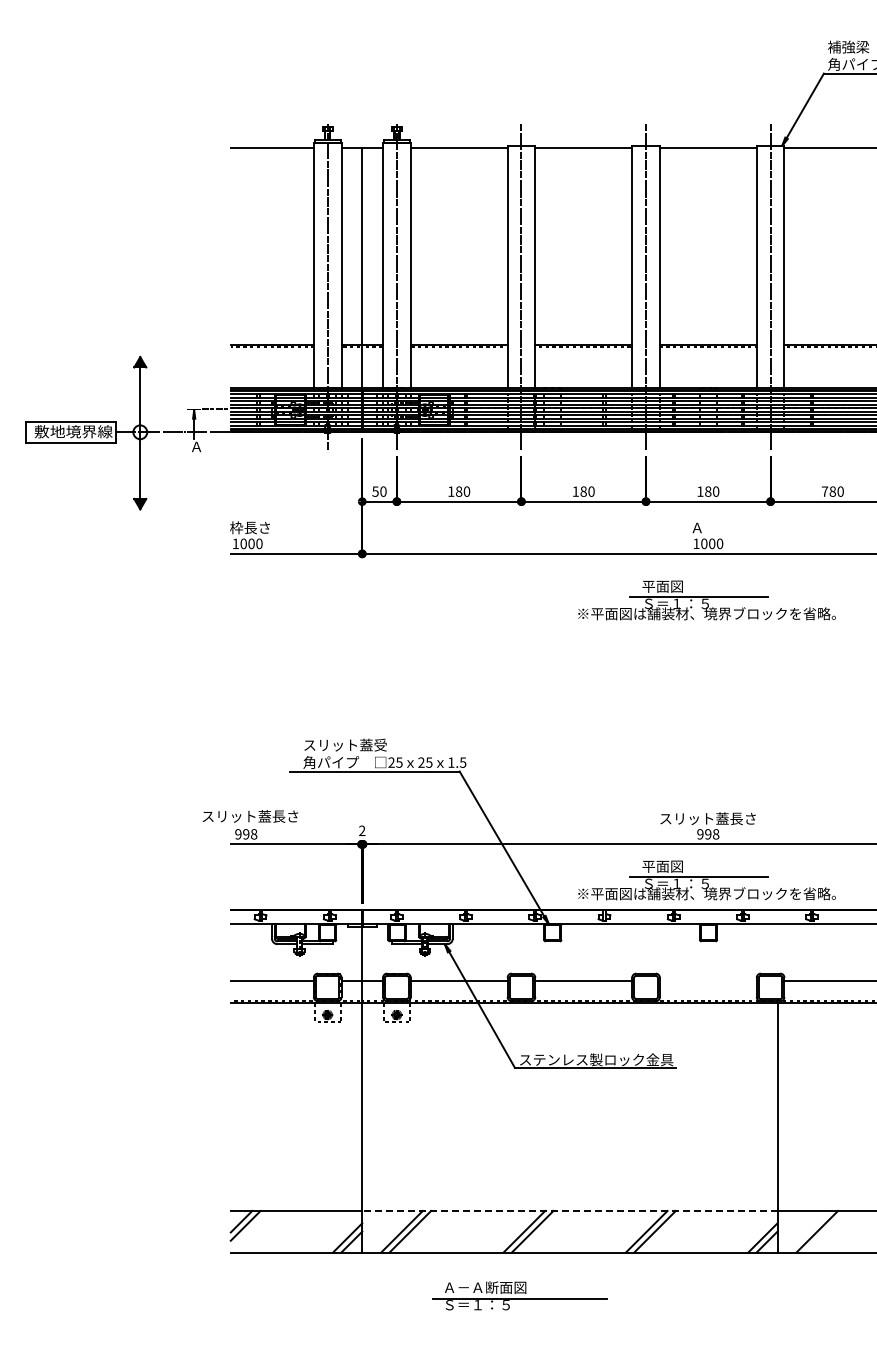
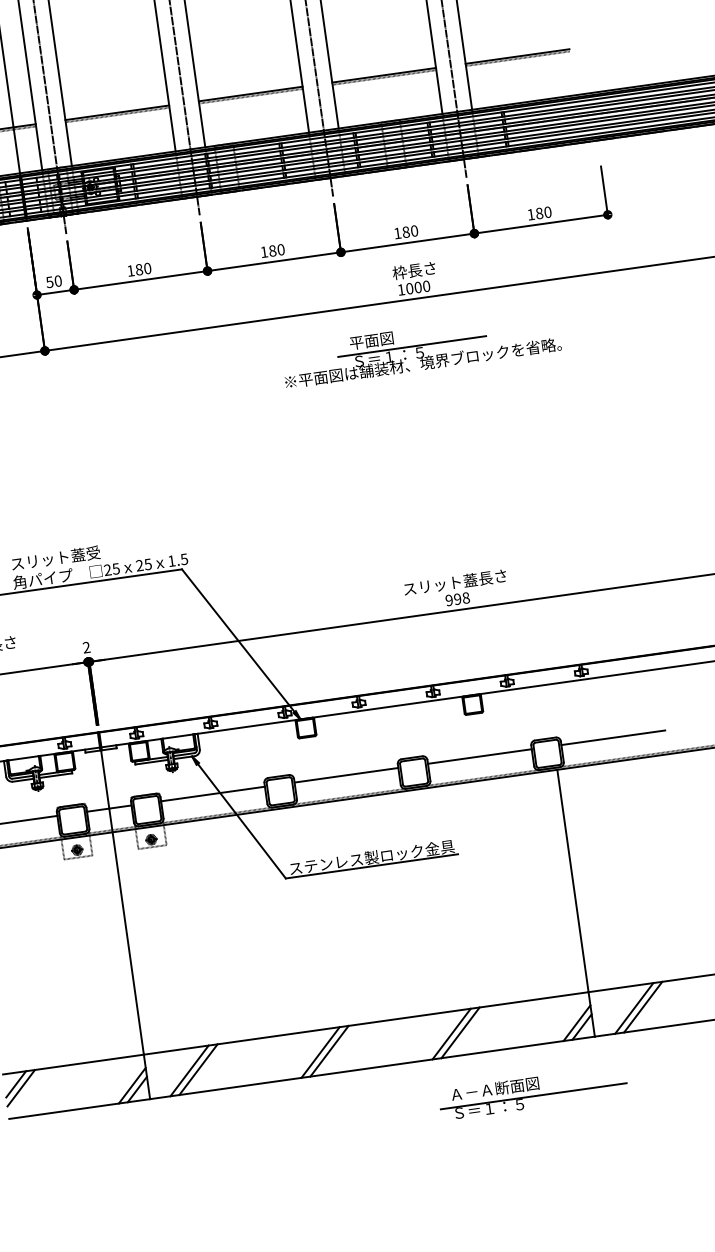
text: (824, 491) -> (530, 214), 780 -> 180
text: (710, 527) -> (413, 270), Ａ -> 枠長さ
part: (706, 880) -> (462, 648), removed
line: (707, 981) -> (479, 756), added
line: (569, 1210) -> (365, 1022), dashed -> solid
line: (825, 1231) -> (643, 1006), added
part: (519, 1295) -> (532, 1092), moved

